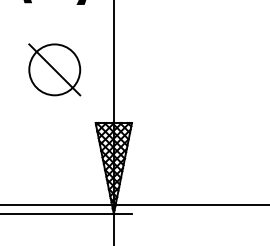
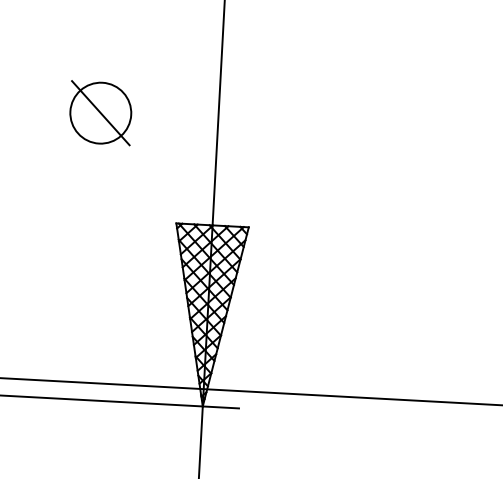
part: (54, 69) -> (100, 112), size x0.6

